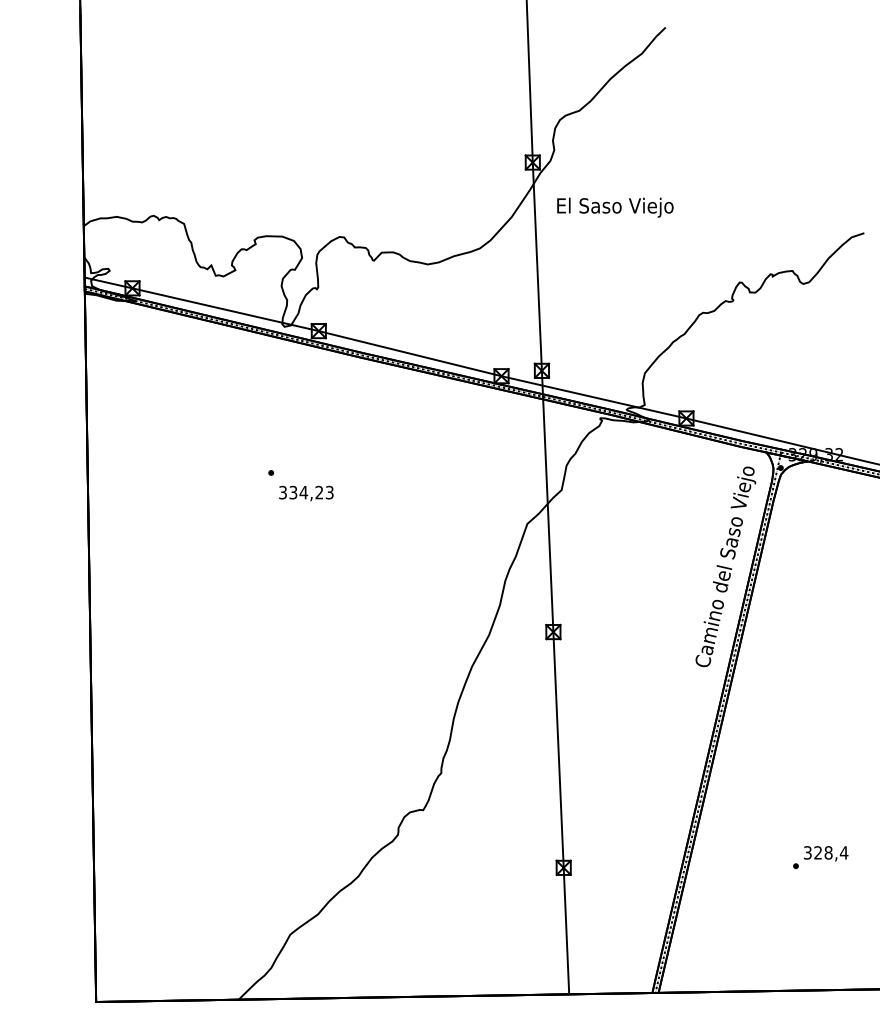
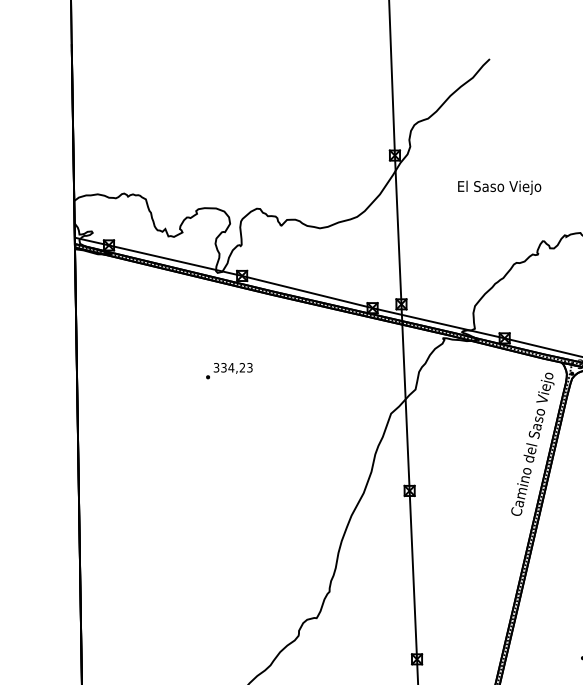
text: (615, 207) -> (499, 187), moved
text: (306, 493) -> (233, 368), moved

